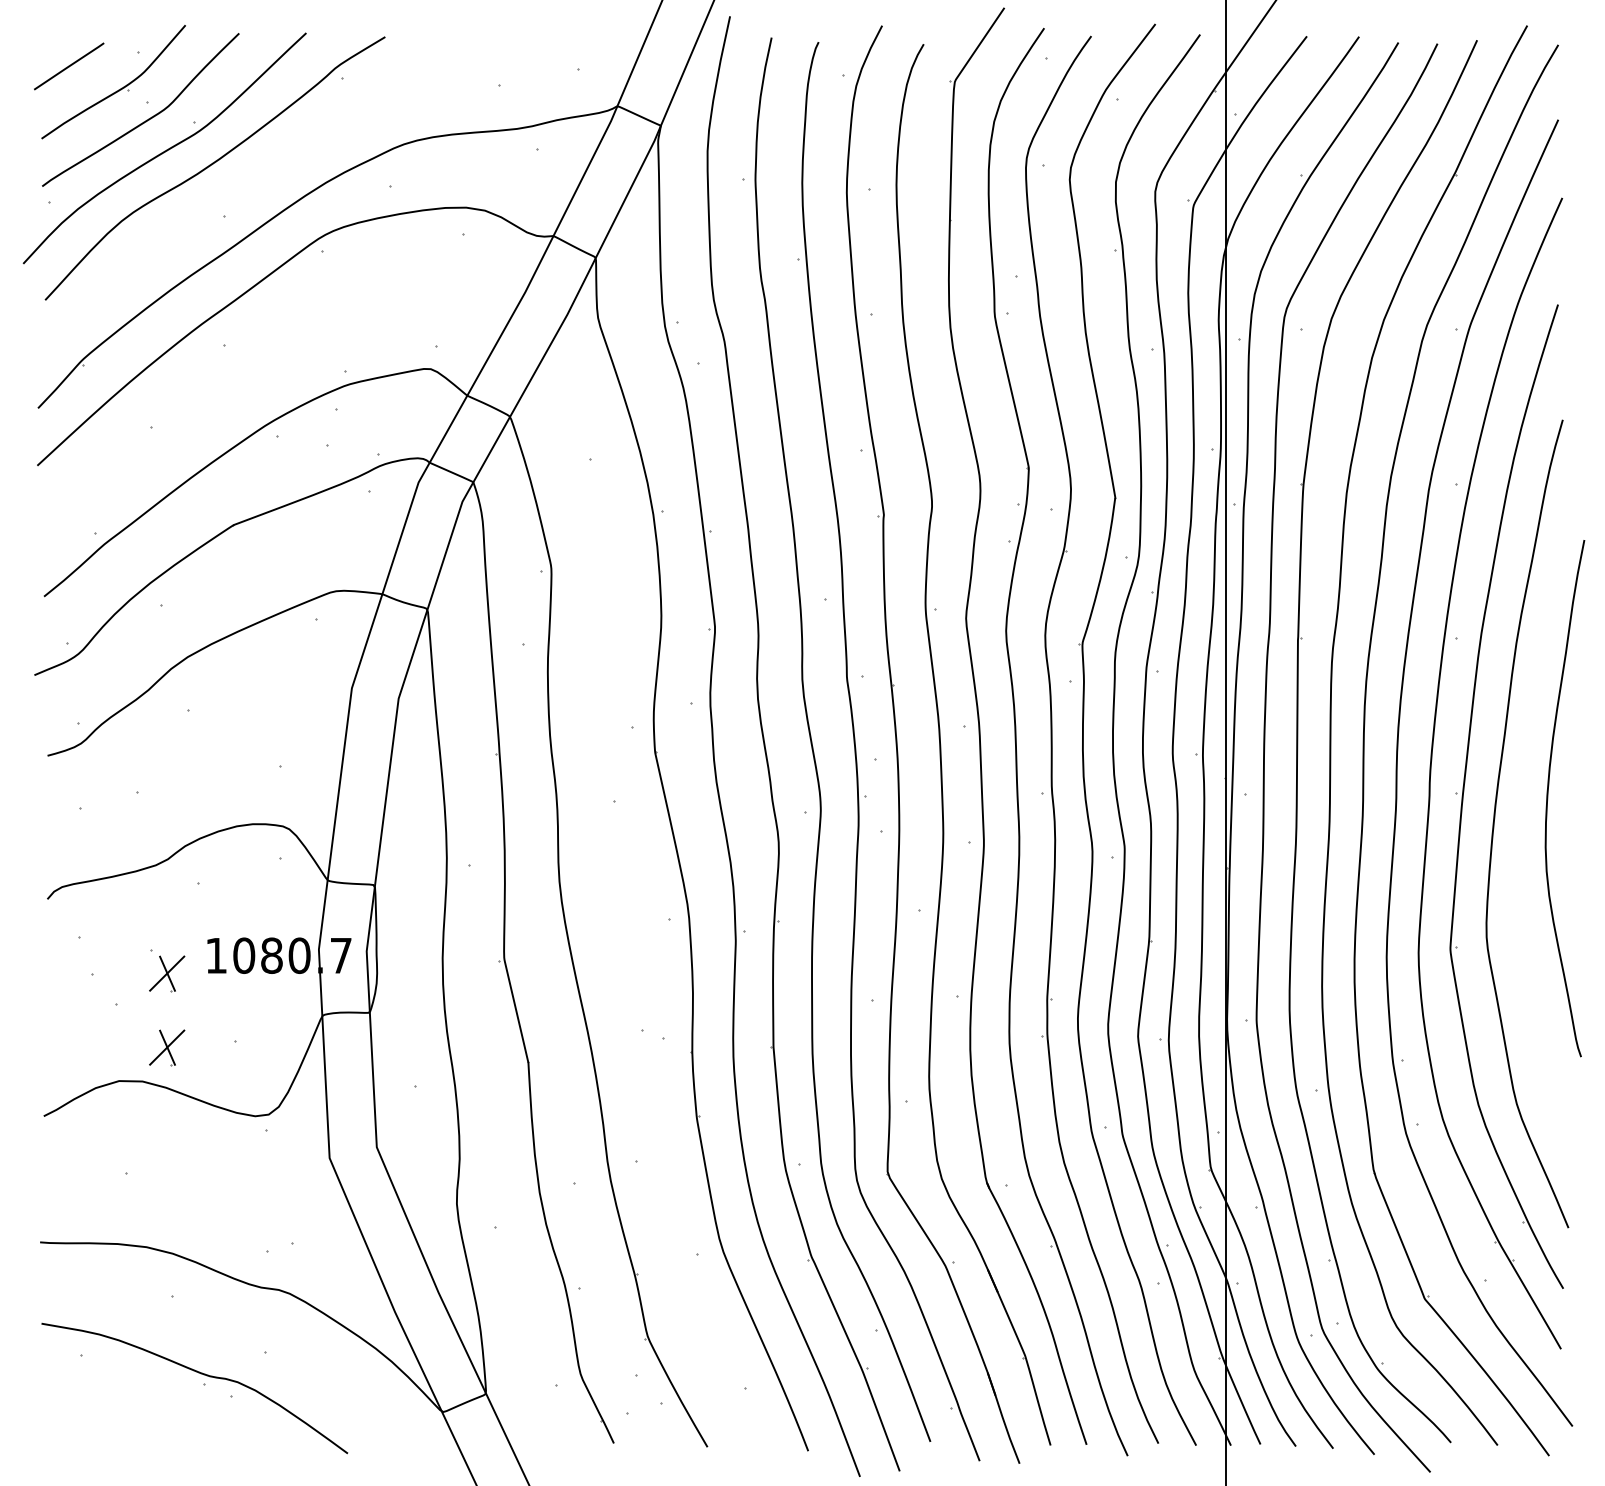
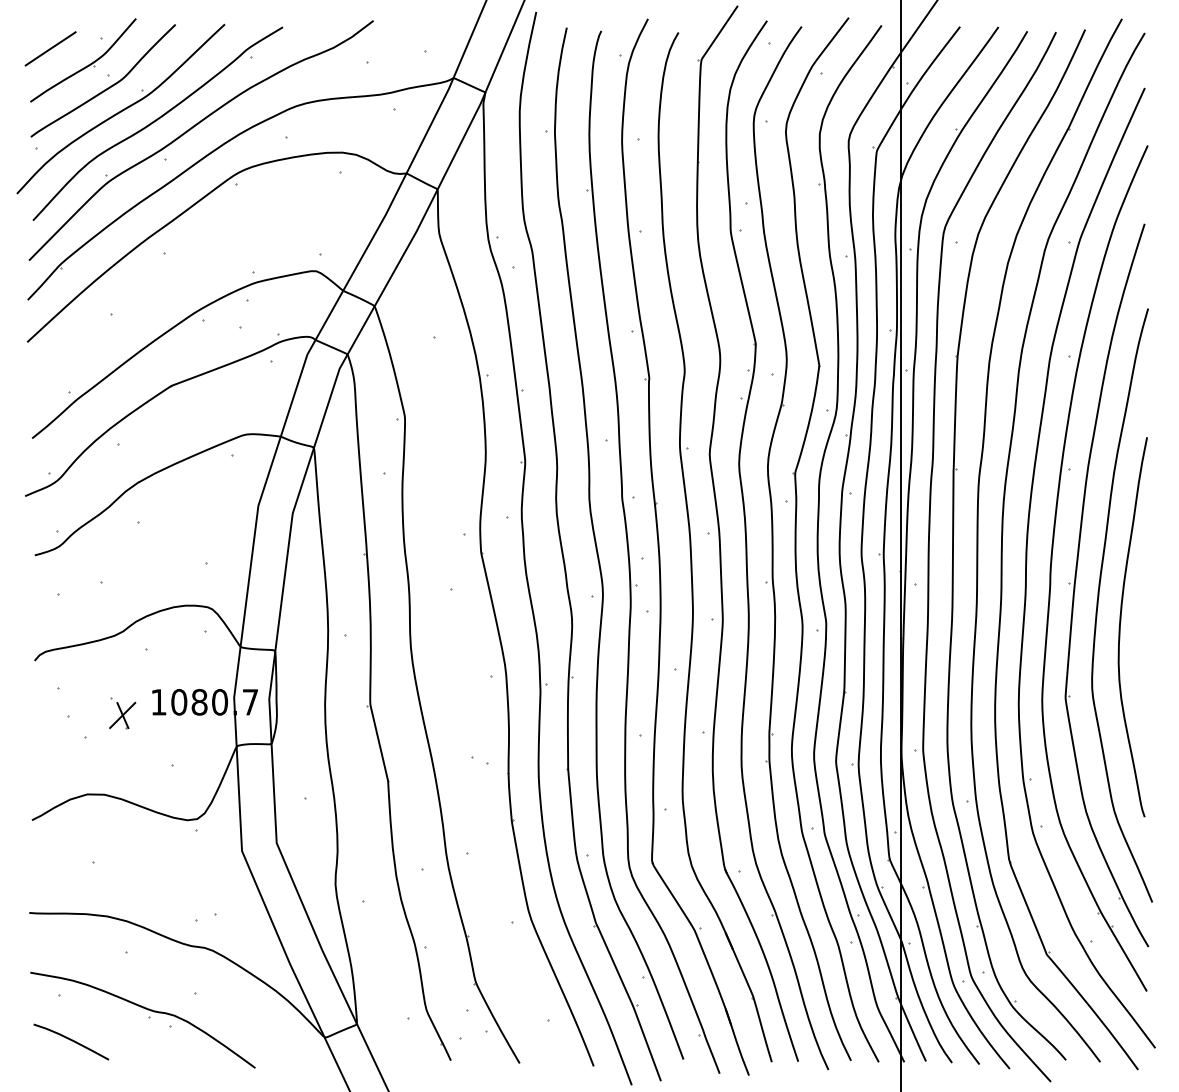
part: (261, 175) -> (191, 129), added
curve: (1548, 798) -> (1120, 627), moved
part: (167, 1047) -> (122, 769), removed
curve: (97, 1416) -> (71, 1040), added

